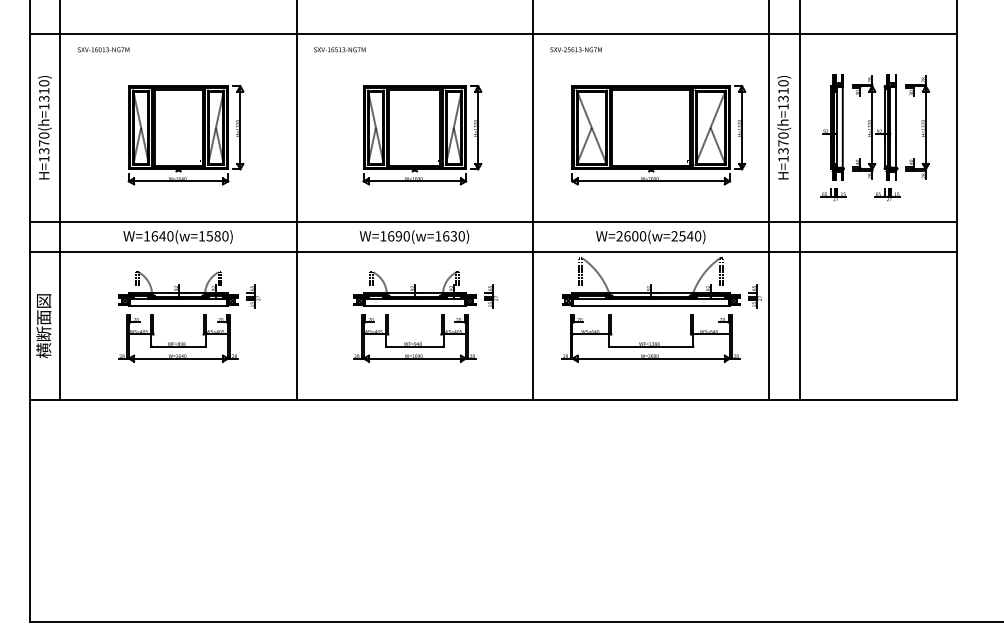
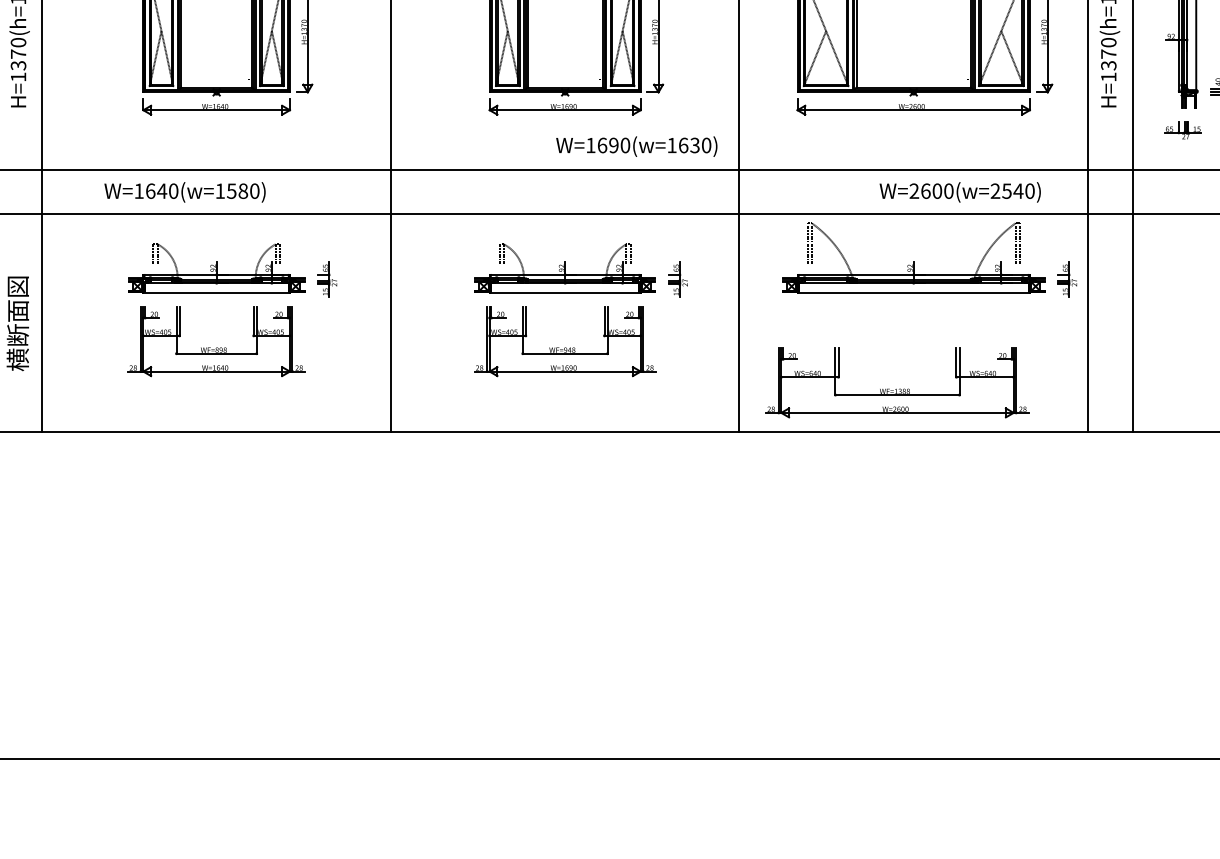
text: (177, 236) -> (184, 191), moved
text: (414, 236) -> (636, 145), moved
text: (650, 236) -> (959, 191), moved
part: (650, 338) -> (896, 383), moved

